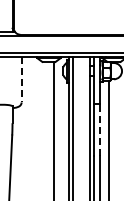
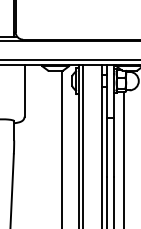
line: (21, 79) -> (24, 90), dashed -> solid
line: (100, 129) -> (114, 147), dashed -> solid

